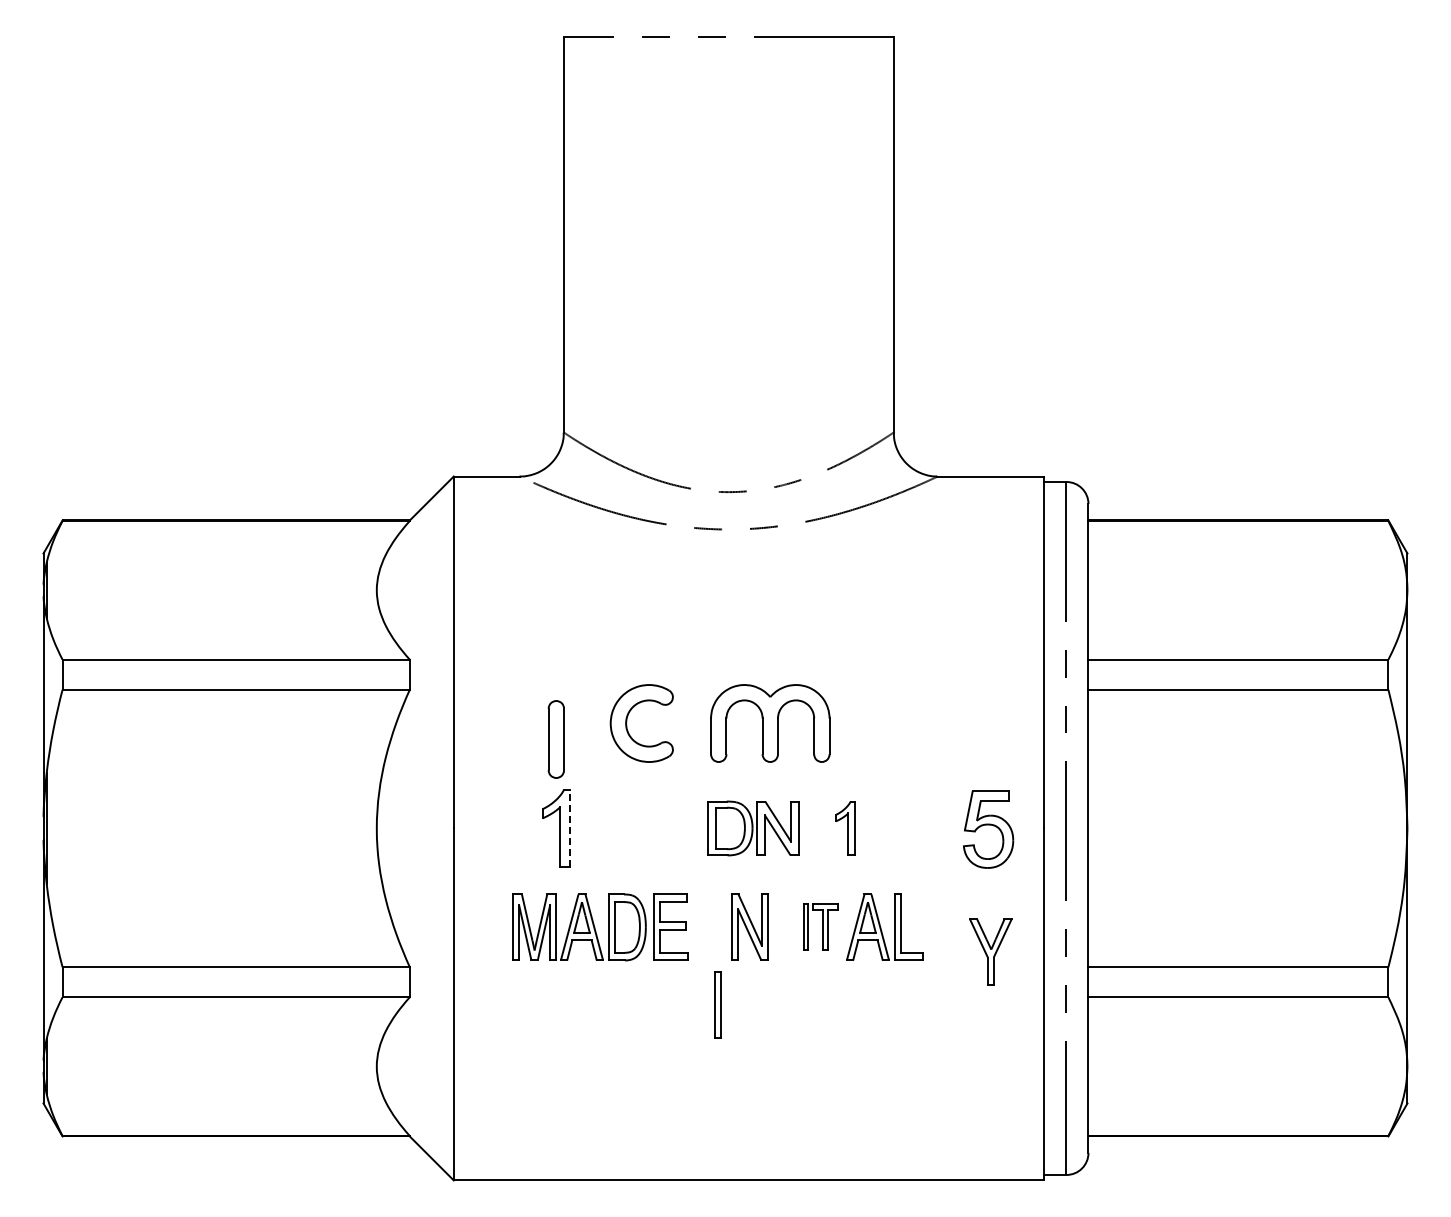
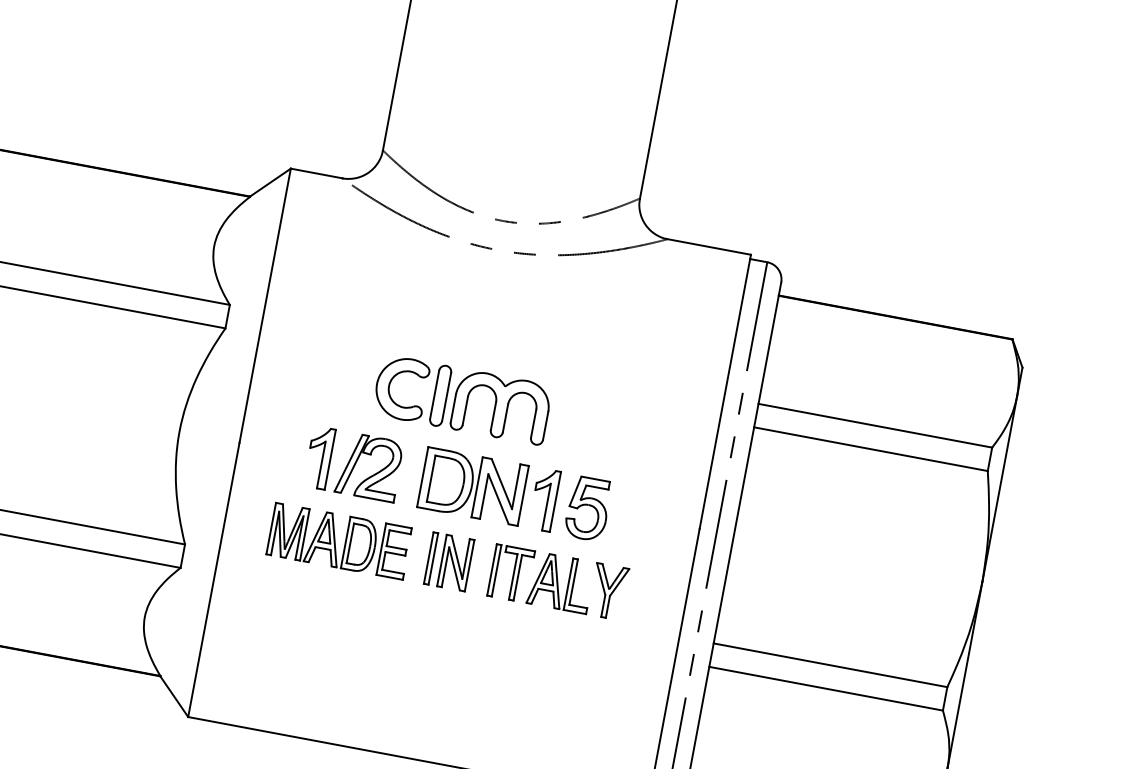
part: (555, 739) -> (439, 395), moved
line: (570, 827) -> (330, 459), dashed -> solid
part: (753, 828) -> (472, 486), size x1.43
part: (845, 828) -> (544, 499), size x1.43
part: (988, 829) -> (588, 508), moved
part: (628, 835) -> (374, 473), added
part: (820, 926) -> (510, 572), size x1.43
part: (990, 951) -> (608, 590), moved
part: (717, 1004) -> (430, 557), moved

